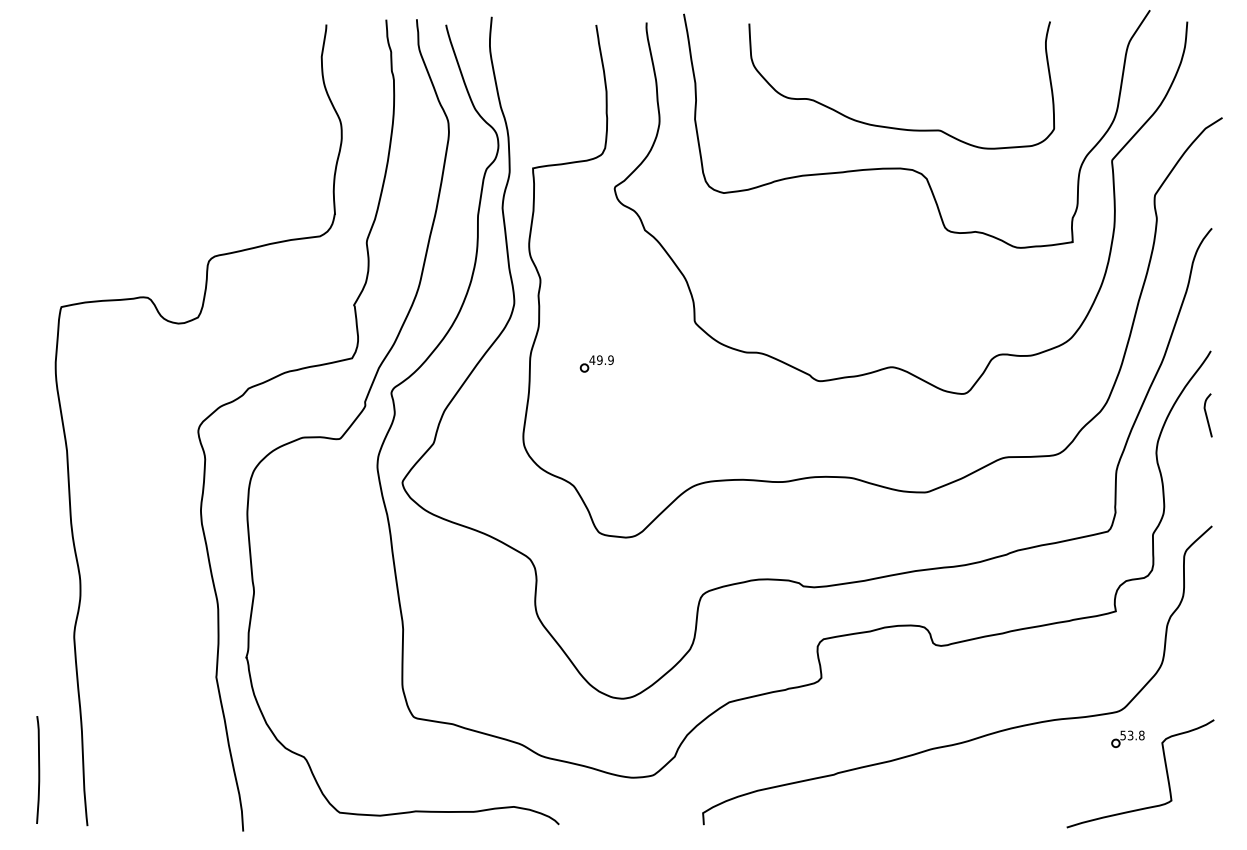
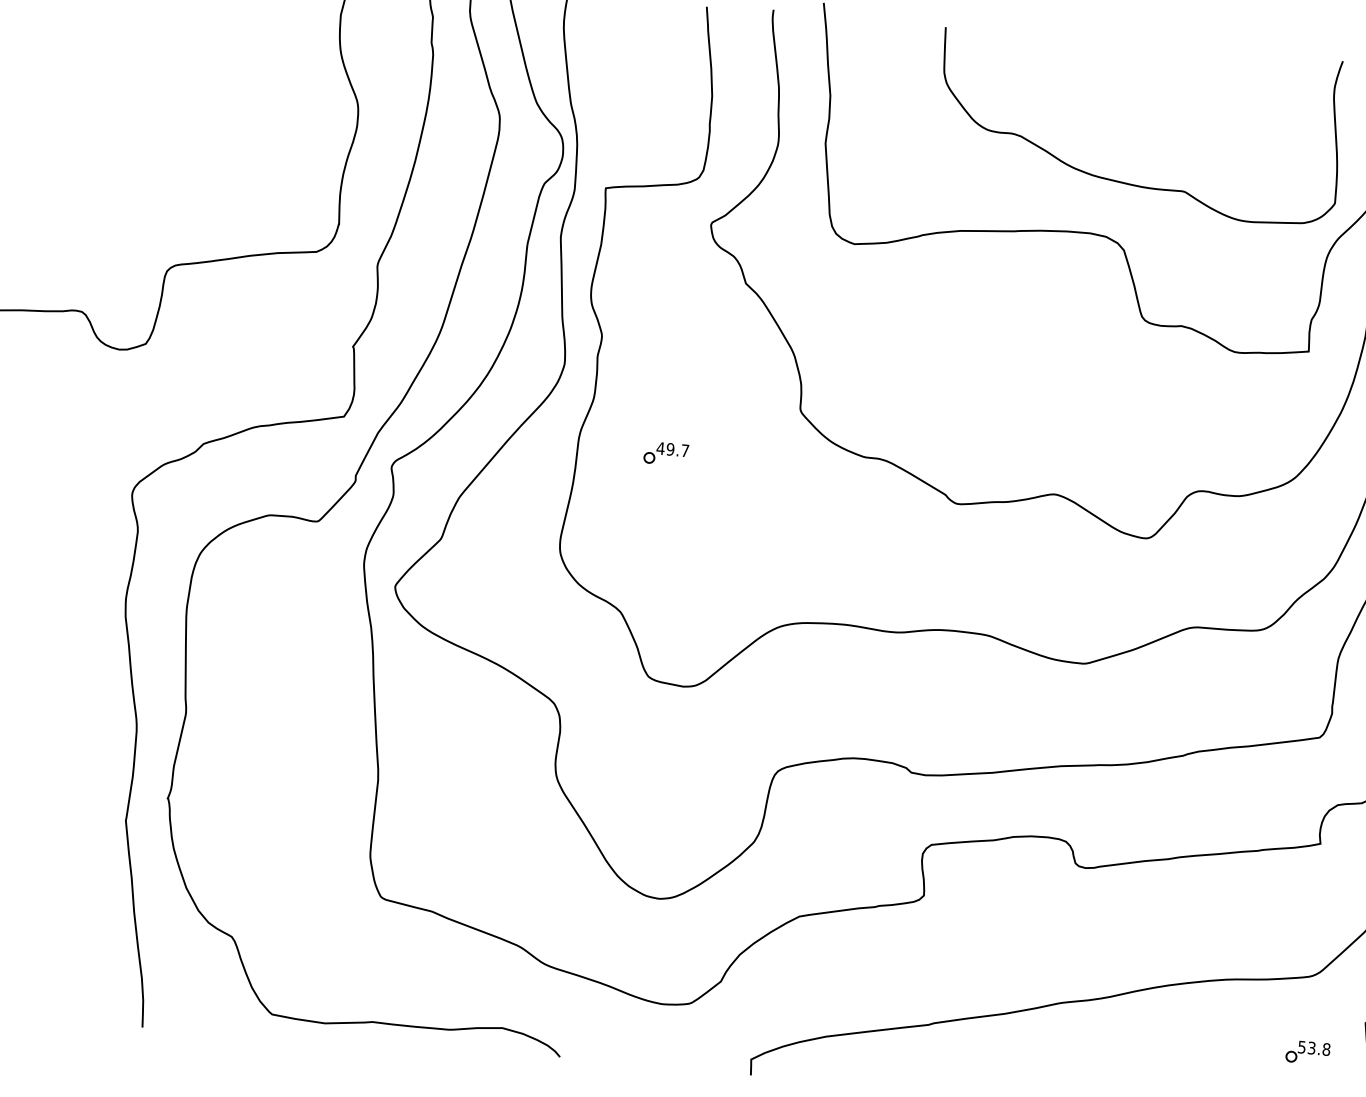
curve: (897, 127) -> (1128, 182), moved
text: (610, 360) -> (684, 451), 49.9 -> 49.7
part: (1127, 738) -> (1307, 1051), moved

